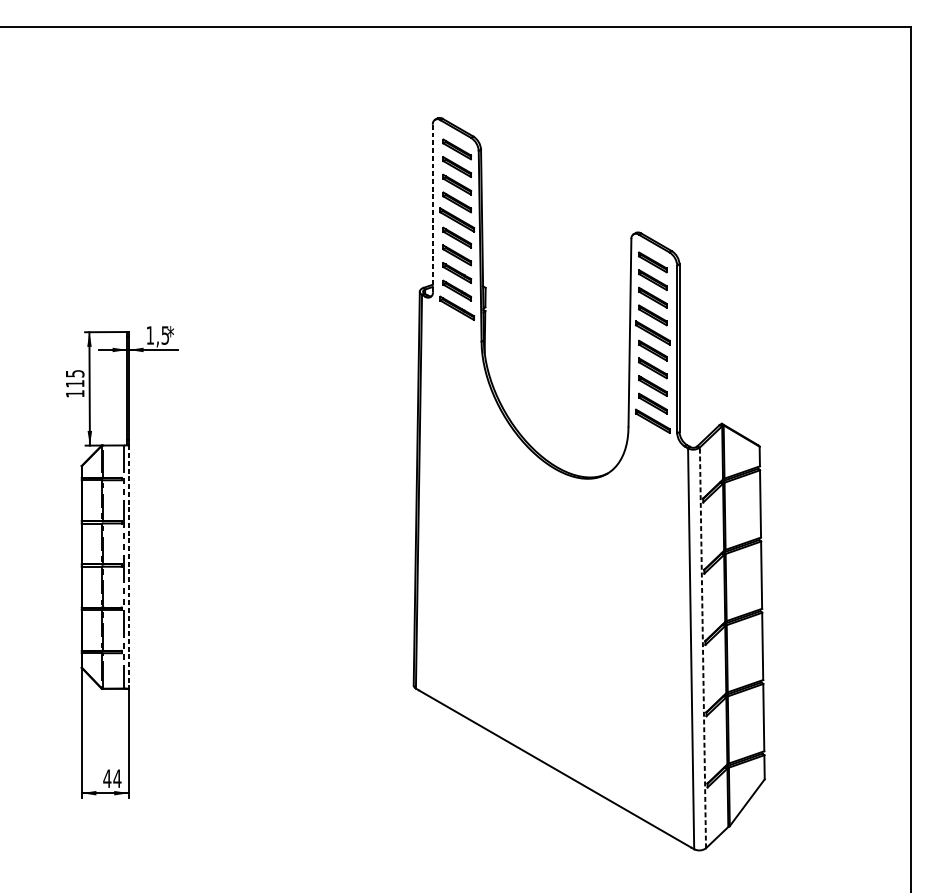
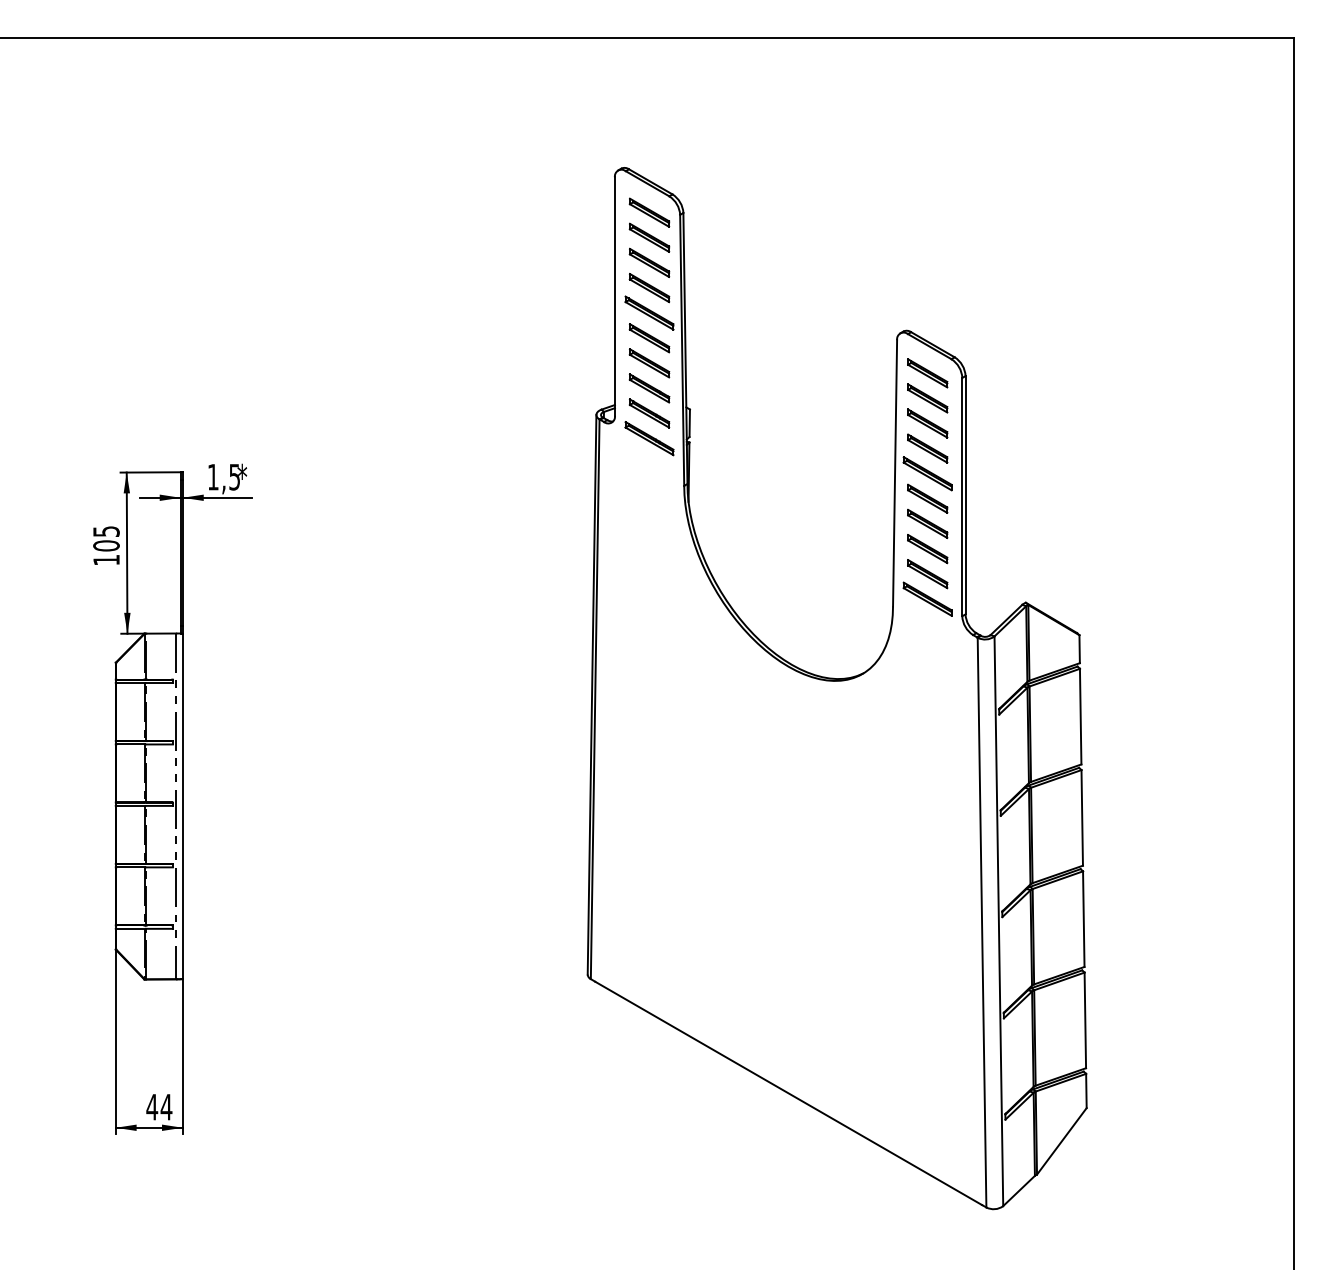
line: (432, 208) -> (614, 296), dashed -> solid
text: (75, 383) -> (106, 545), 115 -> 105
line: (128, 567) -> (182, 806), dashed -> solid
line: (702, 648) -> (998, 921), dashed -> solid

